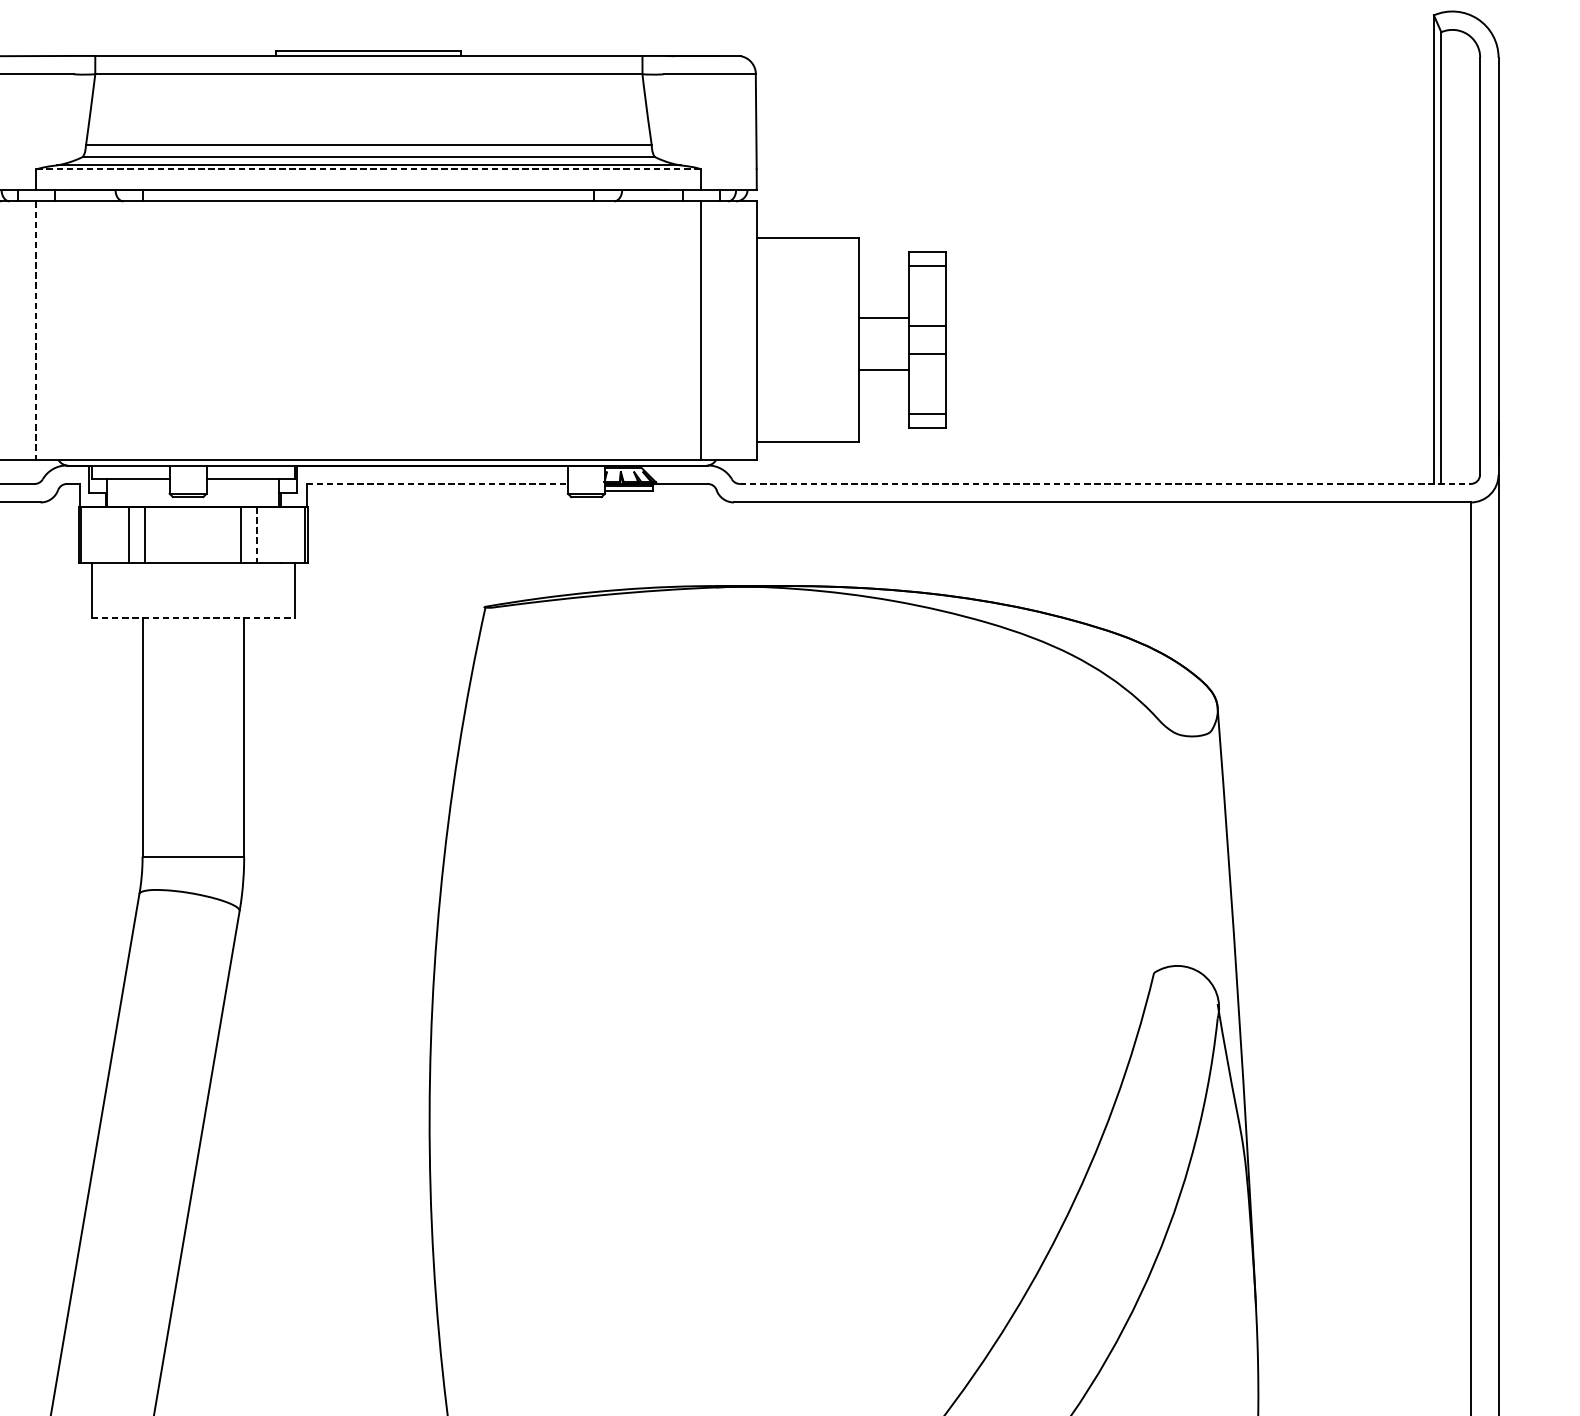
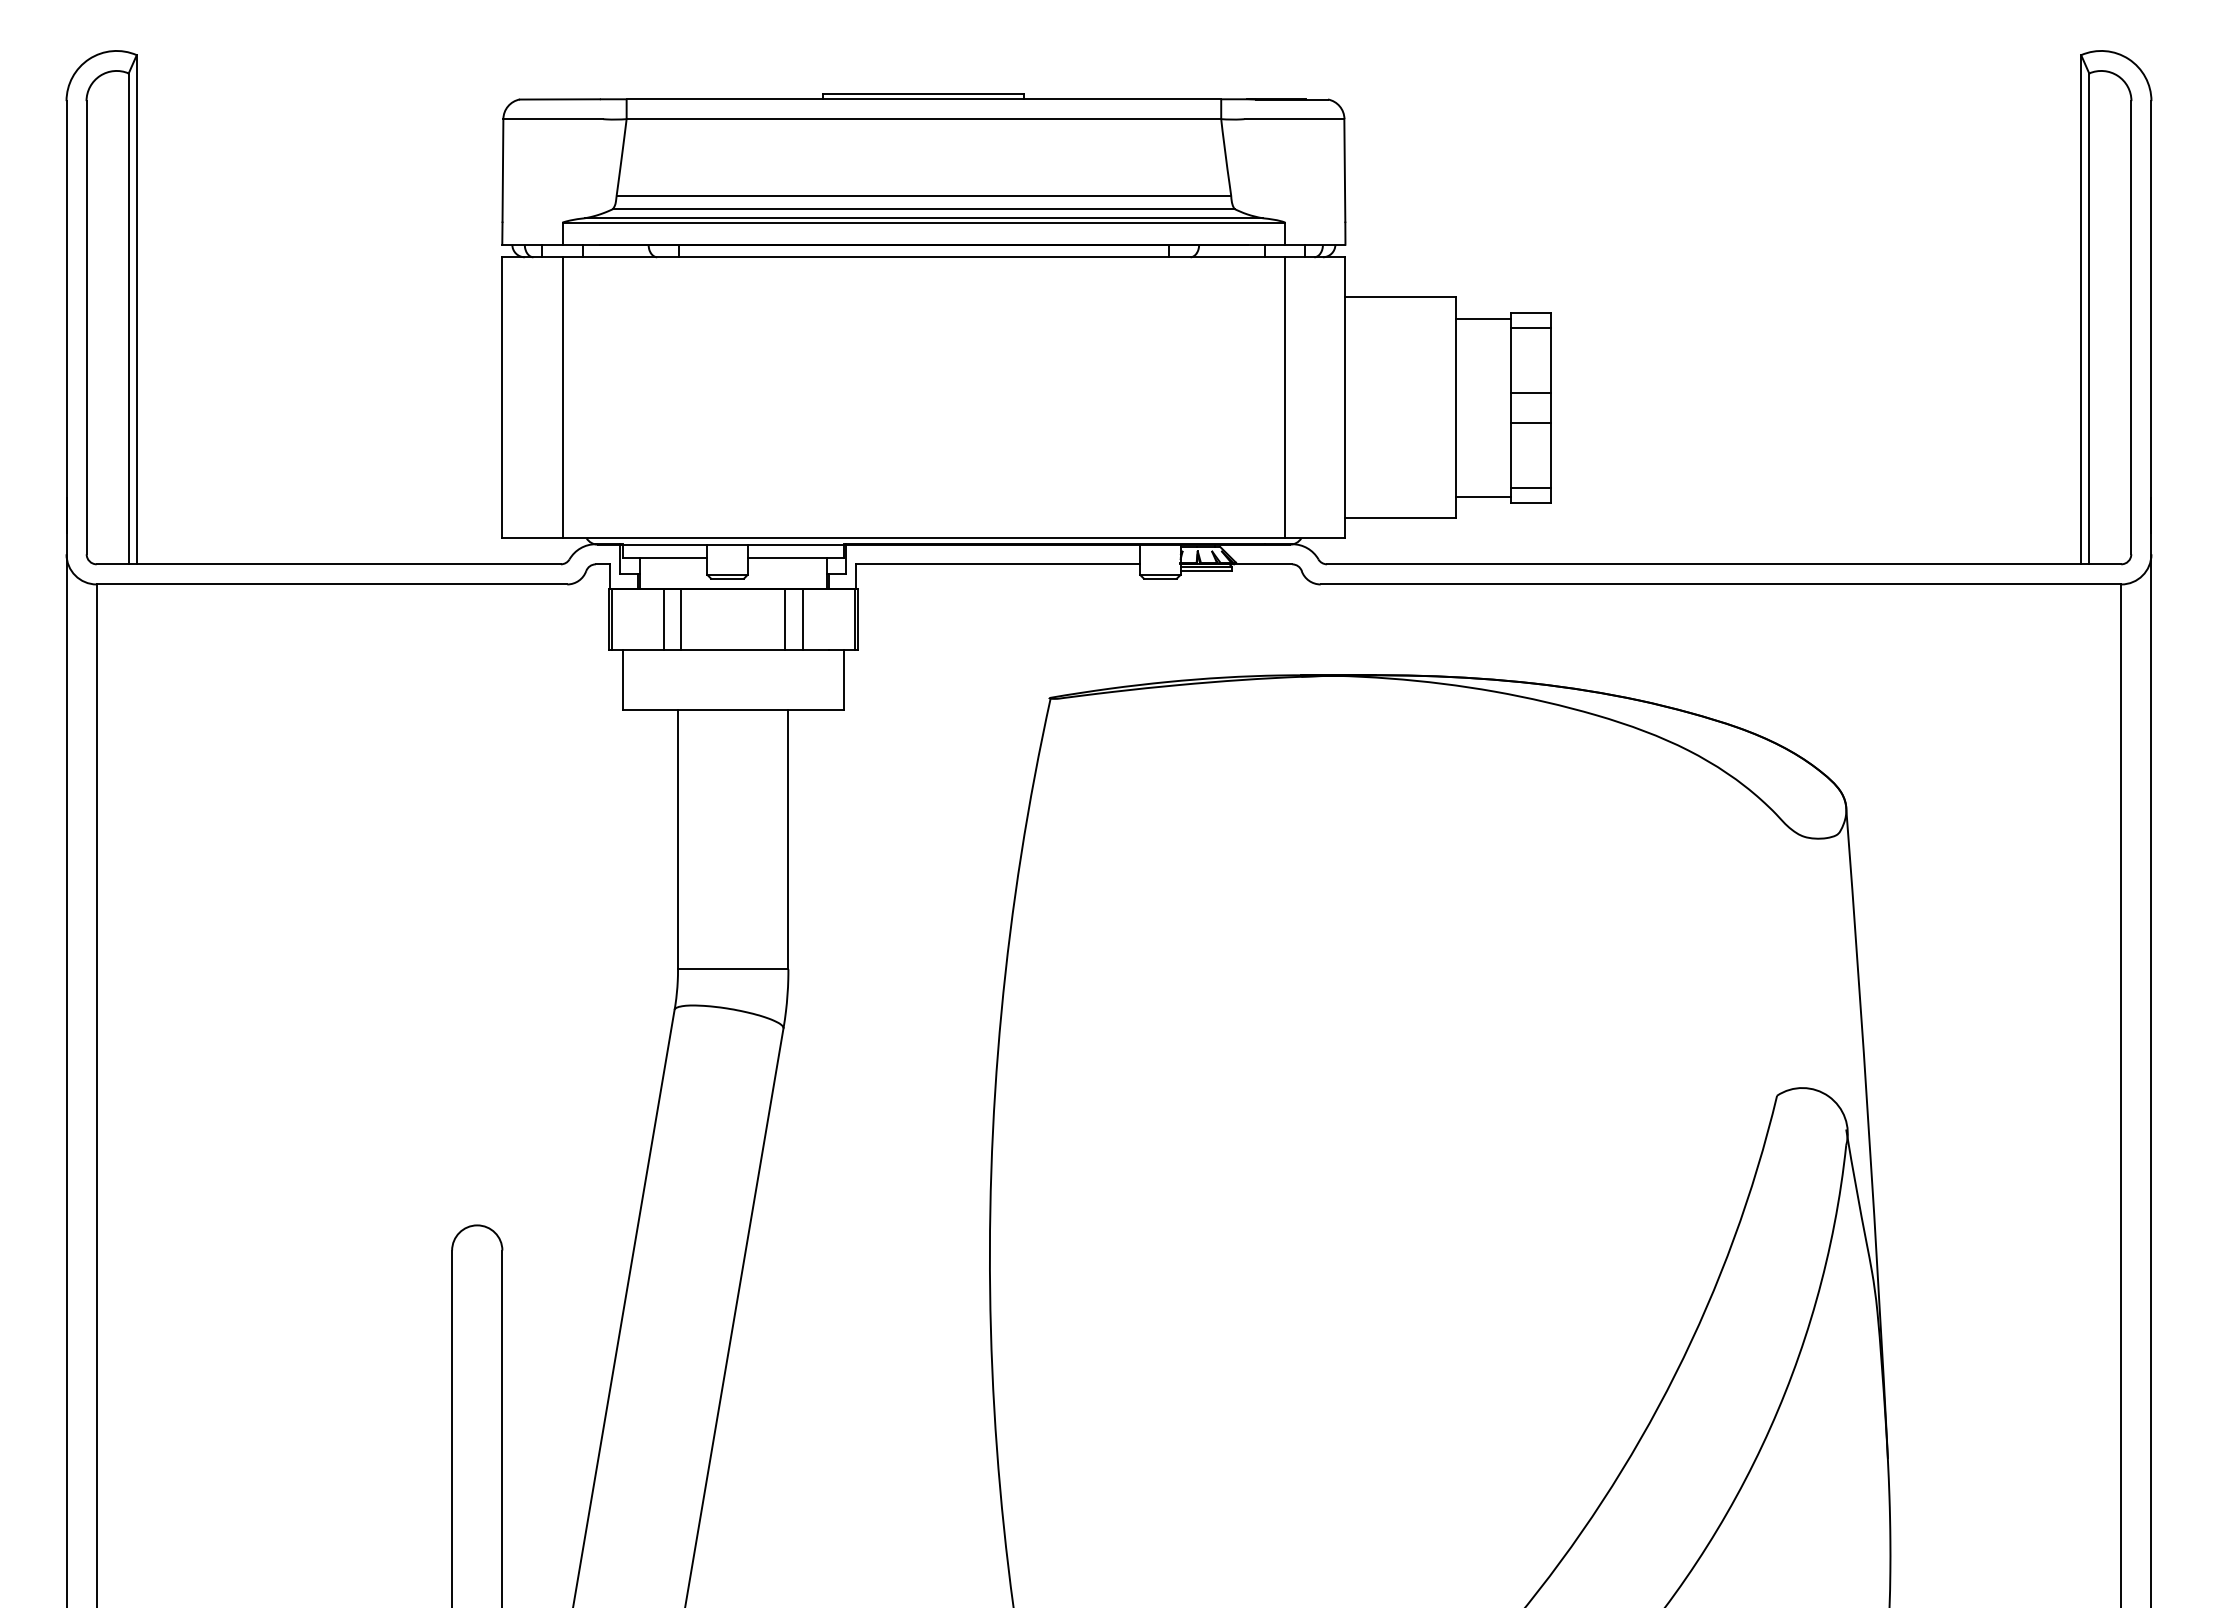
line: (369, 169) -> (924, 222), dashed -> solid
line: (883, 317) -> (1483, 318), moved
line: (36, 331) -> (562, 398), dashed -> solid
line: (883, 369) -> (1483, 496), moved
line: (437, 484) -> (998, 564), dashed -> solid
line: (1105, 484) -> (1724, 564), dashed -> solid
line: (257, 535) -> (802, 620), dashed -> solid
line: (193, 617) -> (733, 709), dashed -> solid

